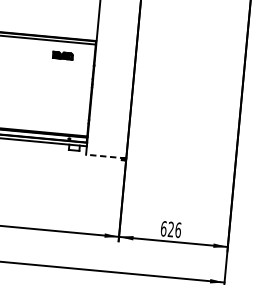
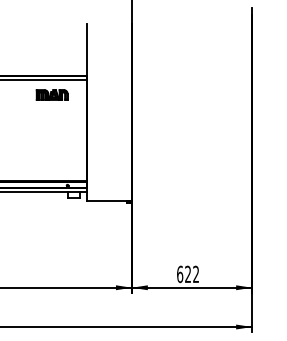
part: (62, 55) -> (51, 94), size x1.43
line: (105, 156) -> (109, 201), dashed -> solid
text: (178, 230) -> (196, 274), 626 -> 622

